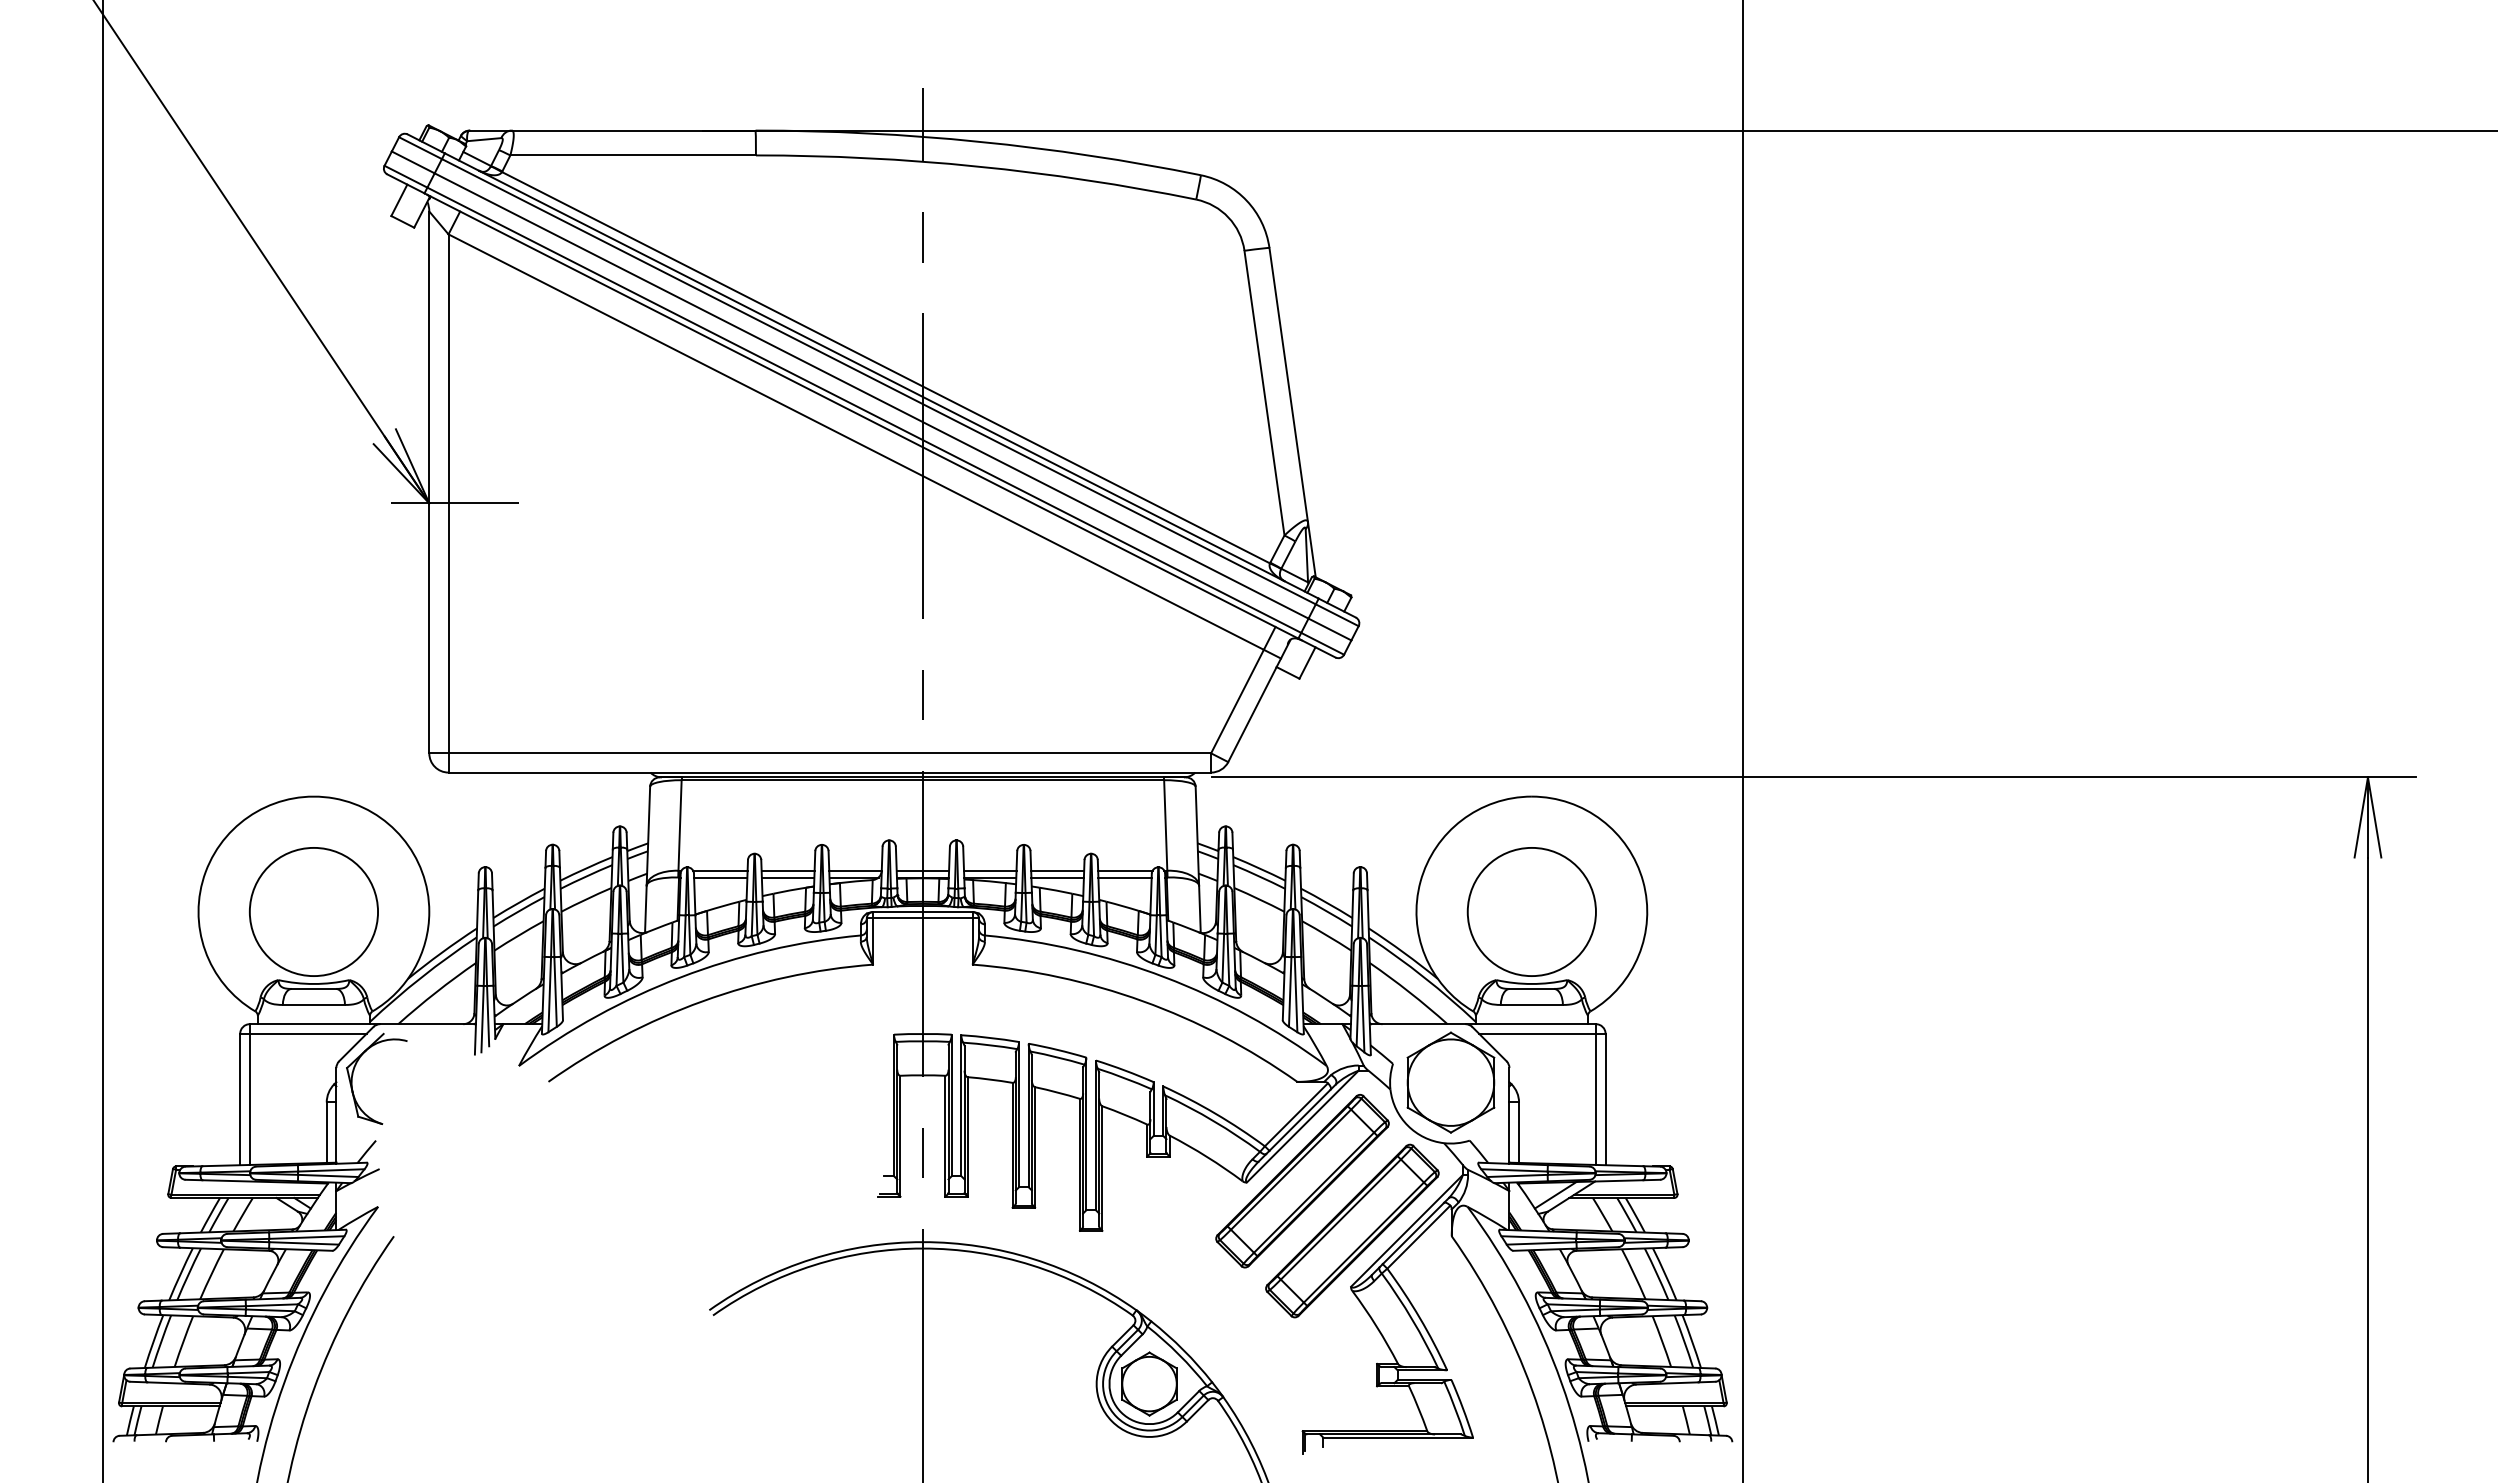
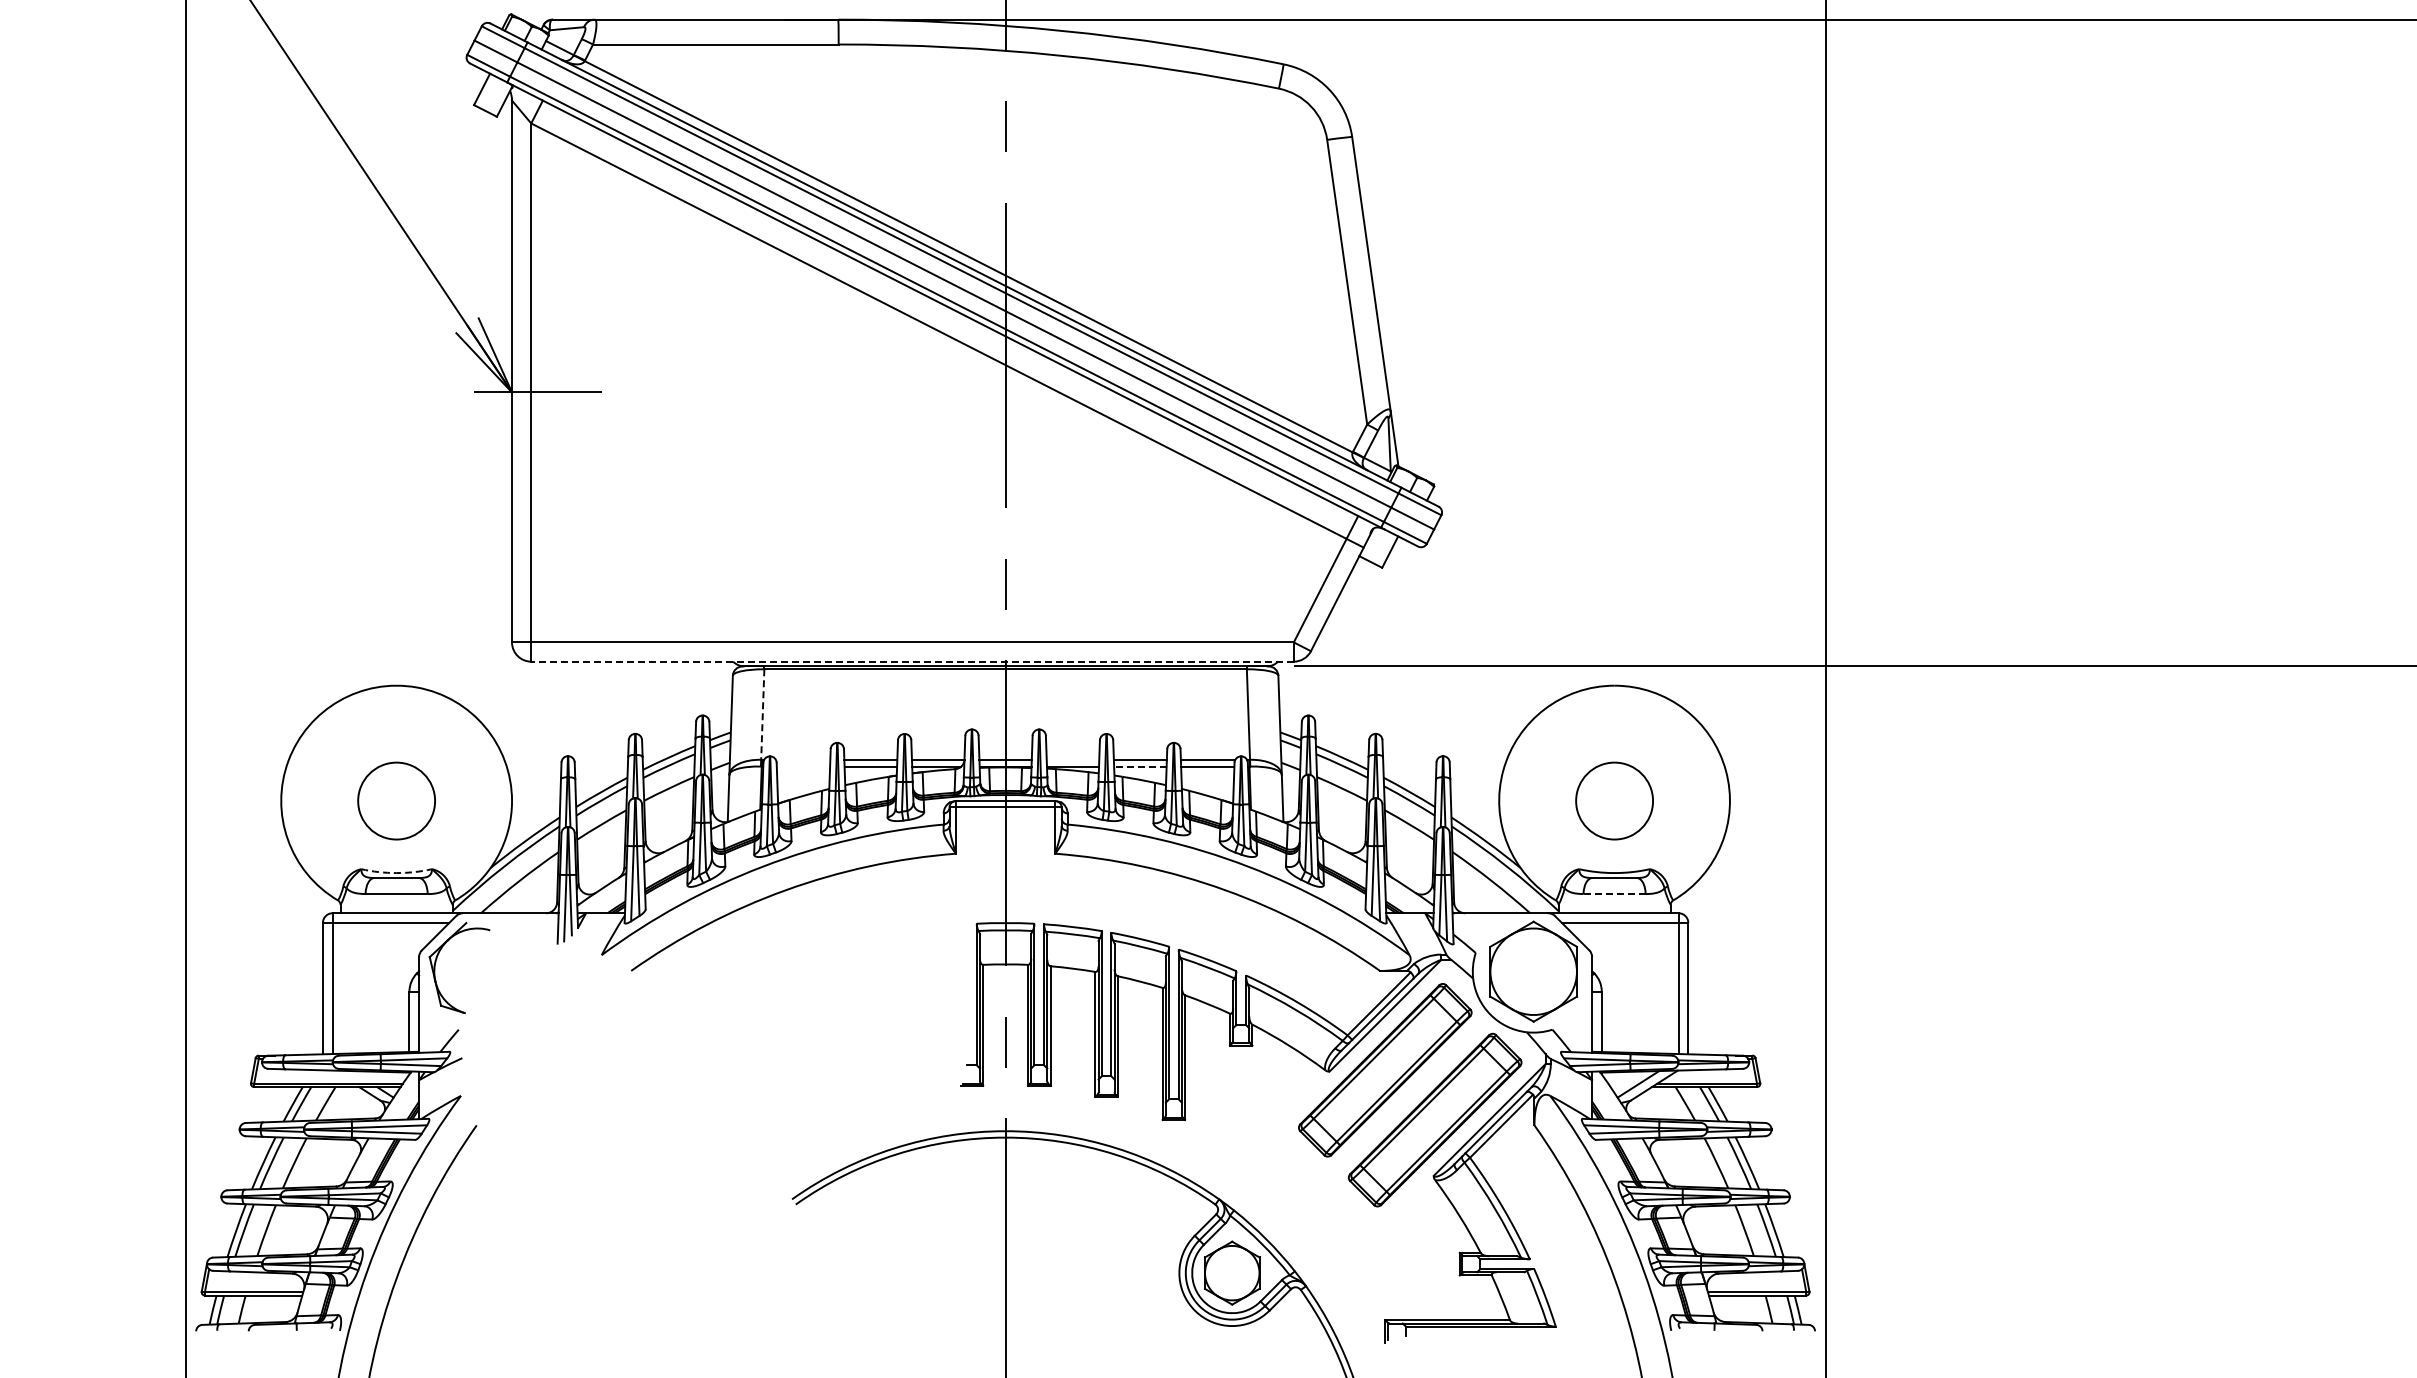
line: (829, 772) -> (912, 661), solid -> dashed
line: (680, 825) -> (763, 714), solid -> dashed
line: (720, 870) -> (803, 759), removed
line: (990, 870) -> (1073, 759), removed
line: (720, 877) -> (803, 766), removed
line: (1057, 877) -> (1140, 766), solid -> dashed
circle: (313, 911) -> (396, 800), size x0.6
circle: (1531, 911) -> (1614, 800), size x0.6
arc: (313, 983) -> (396, 872), solid -> dashed
line: (1531, 1004) -> (1614, 893), solid -> dashed

